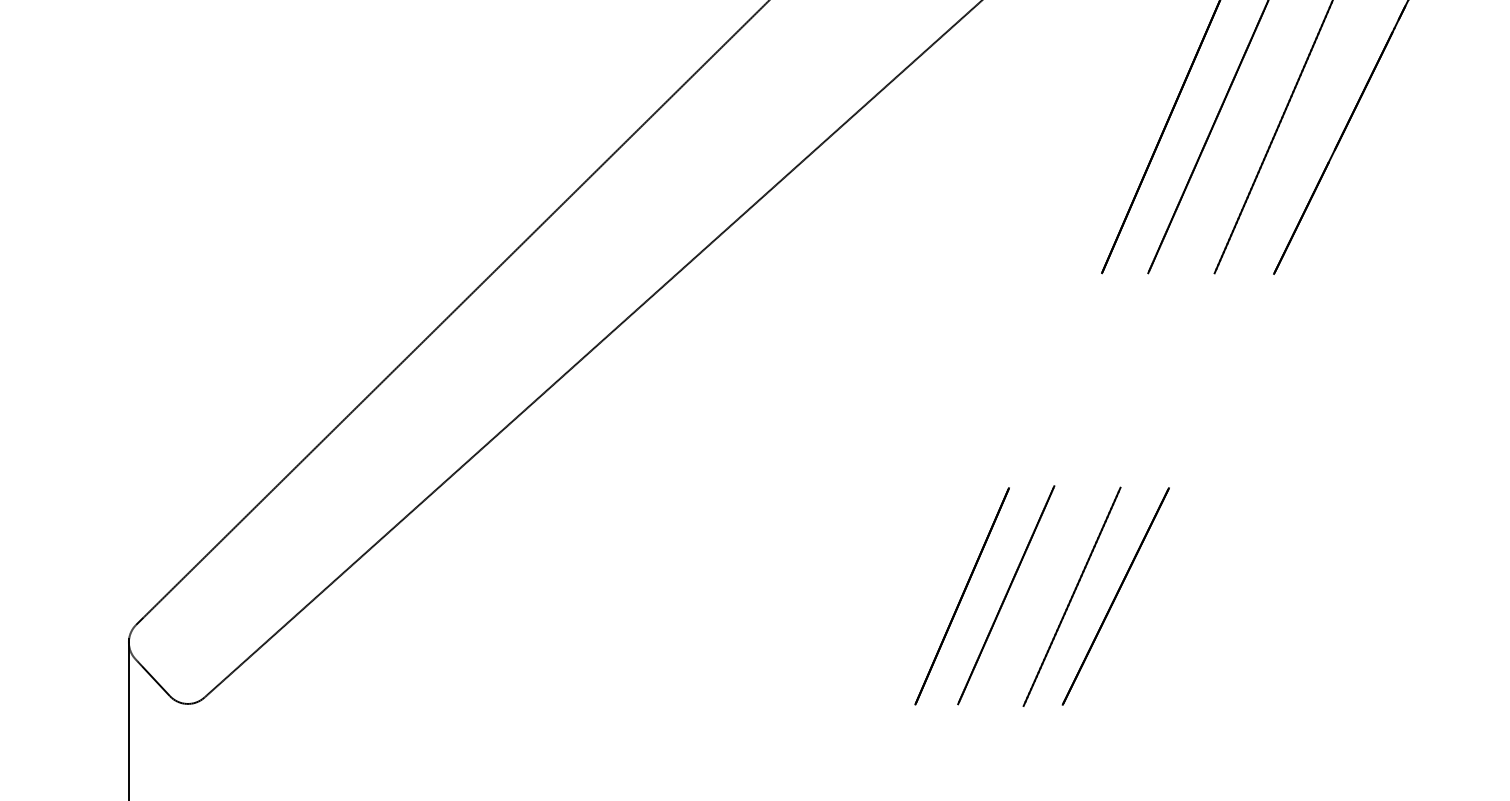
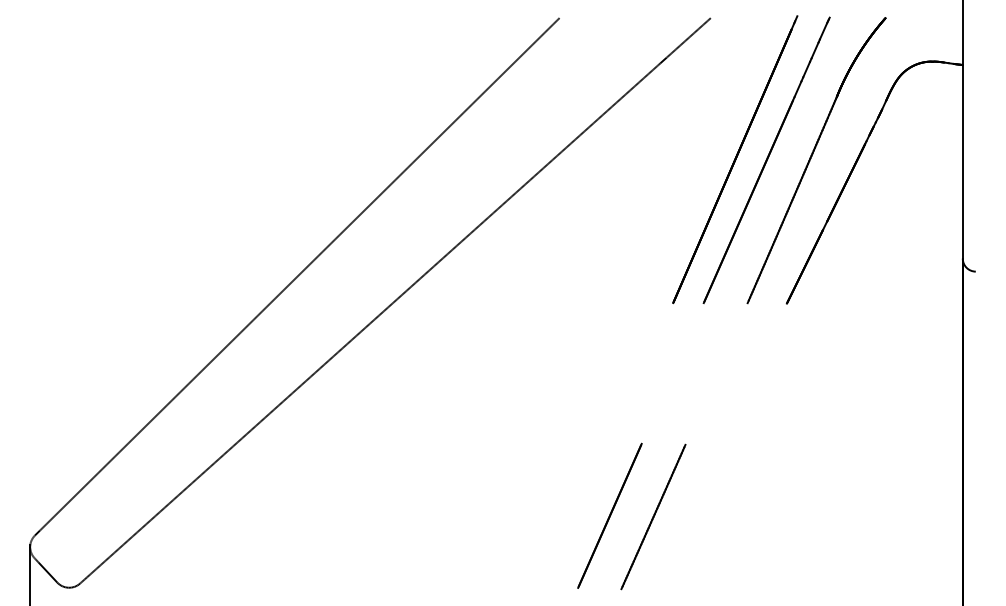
line: (961, 596) -> (580, 516), removed
line: (1116, 596) -> (682, 516), removed

